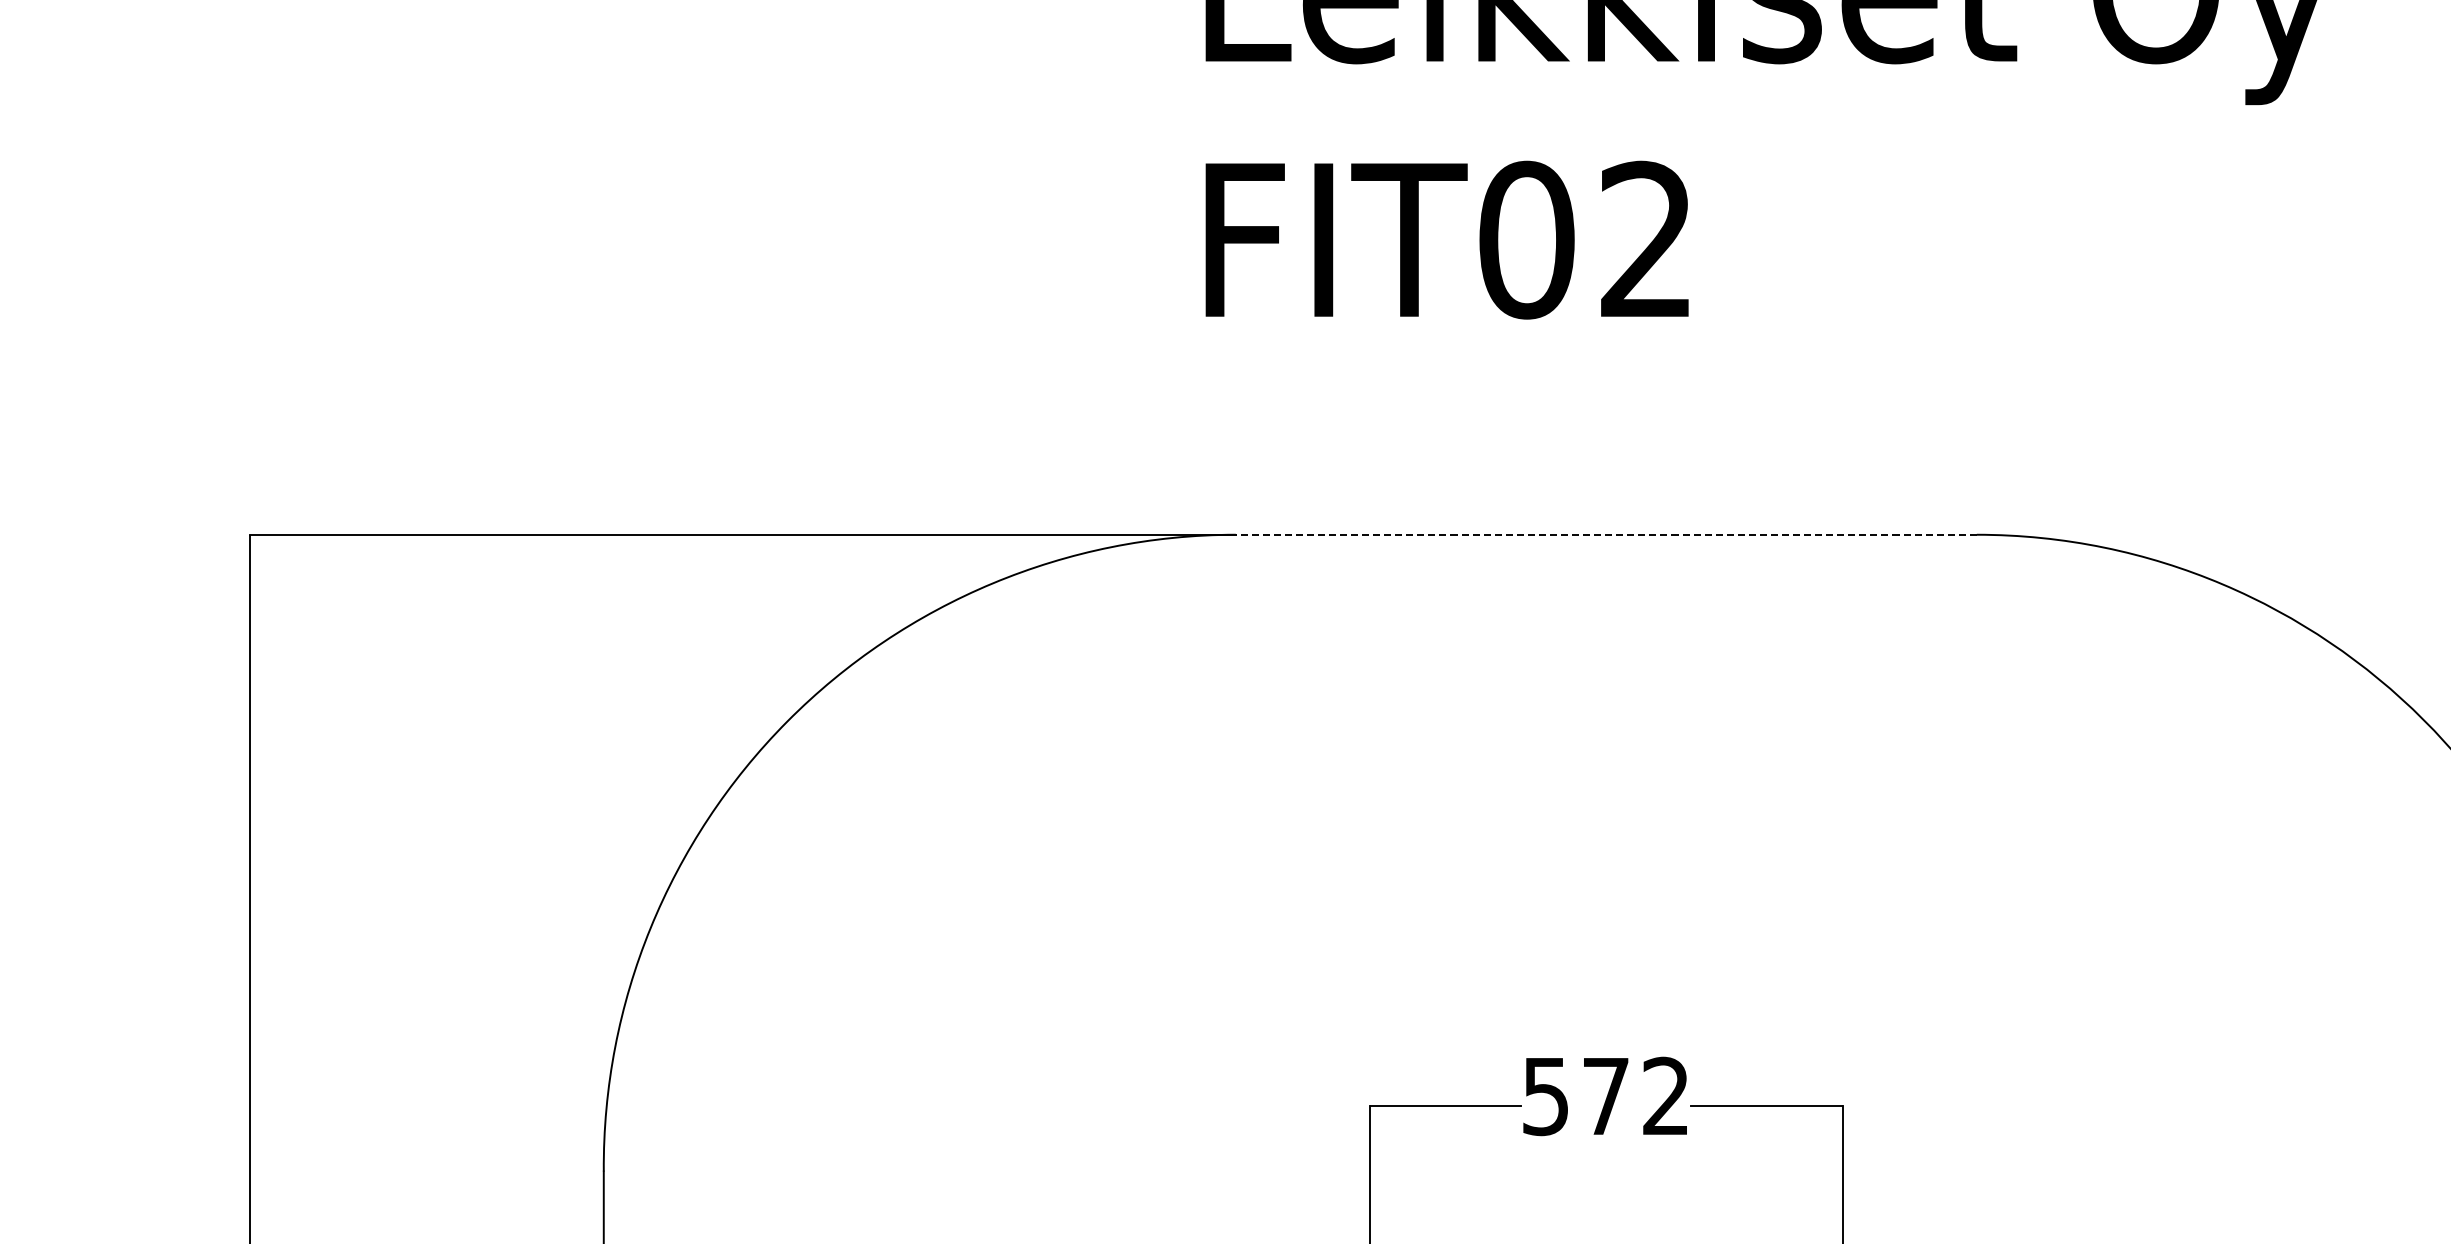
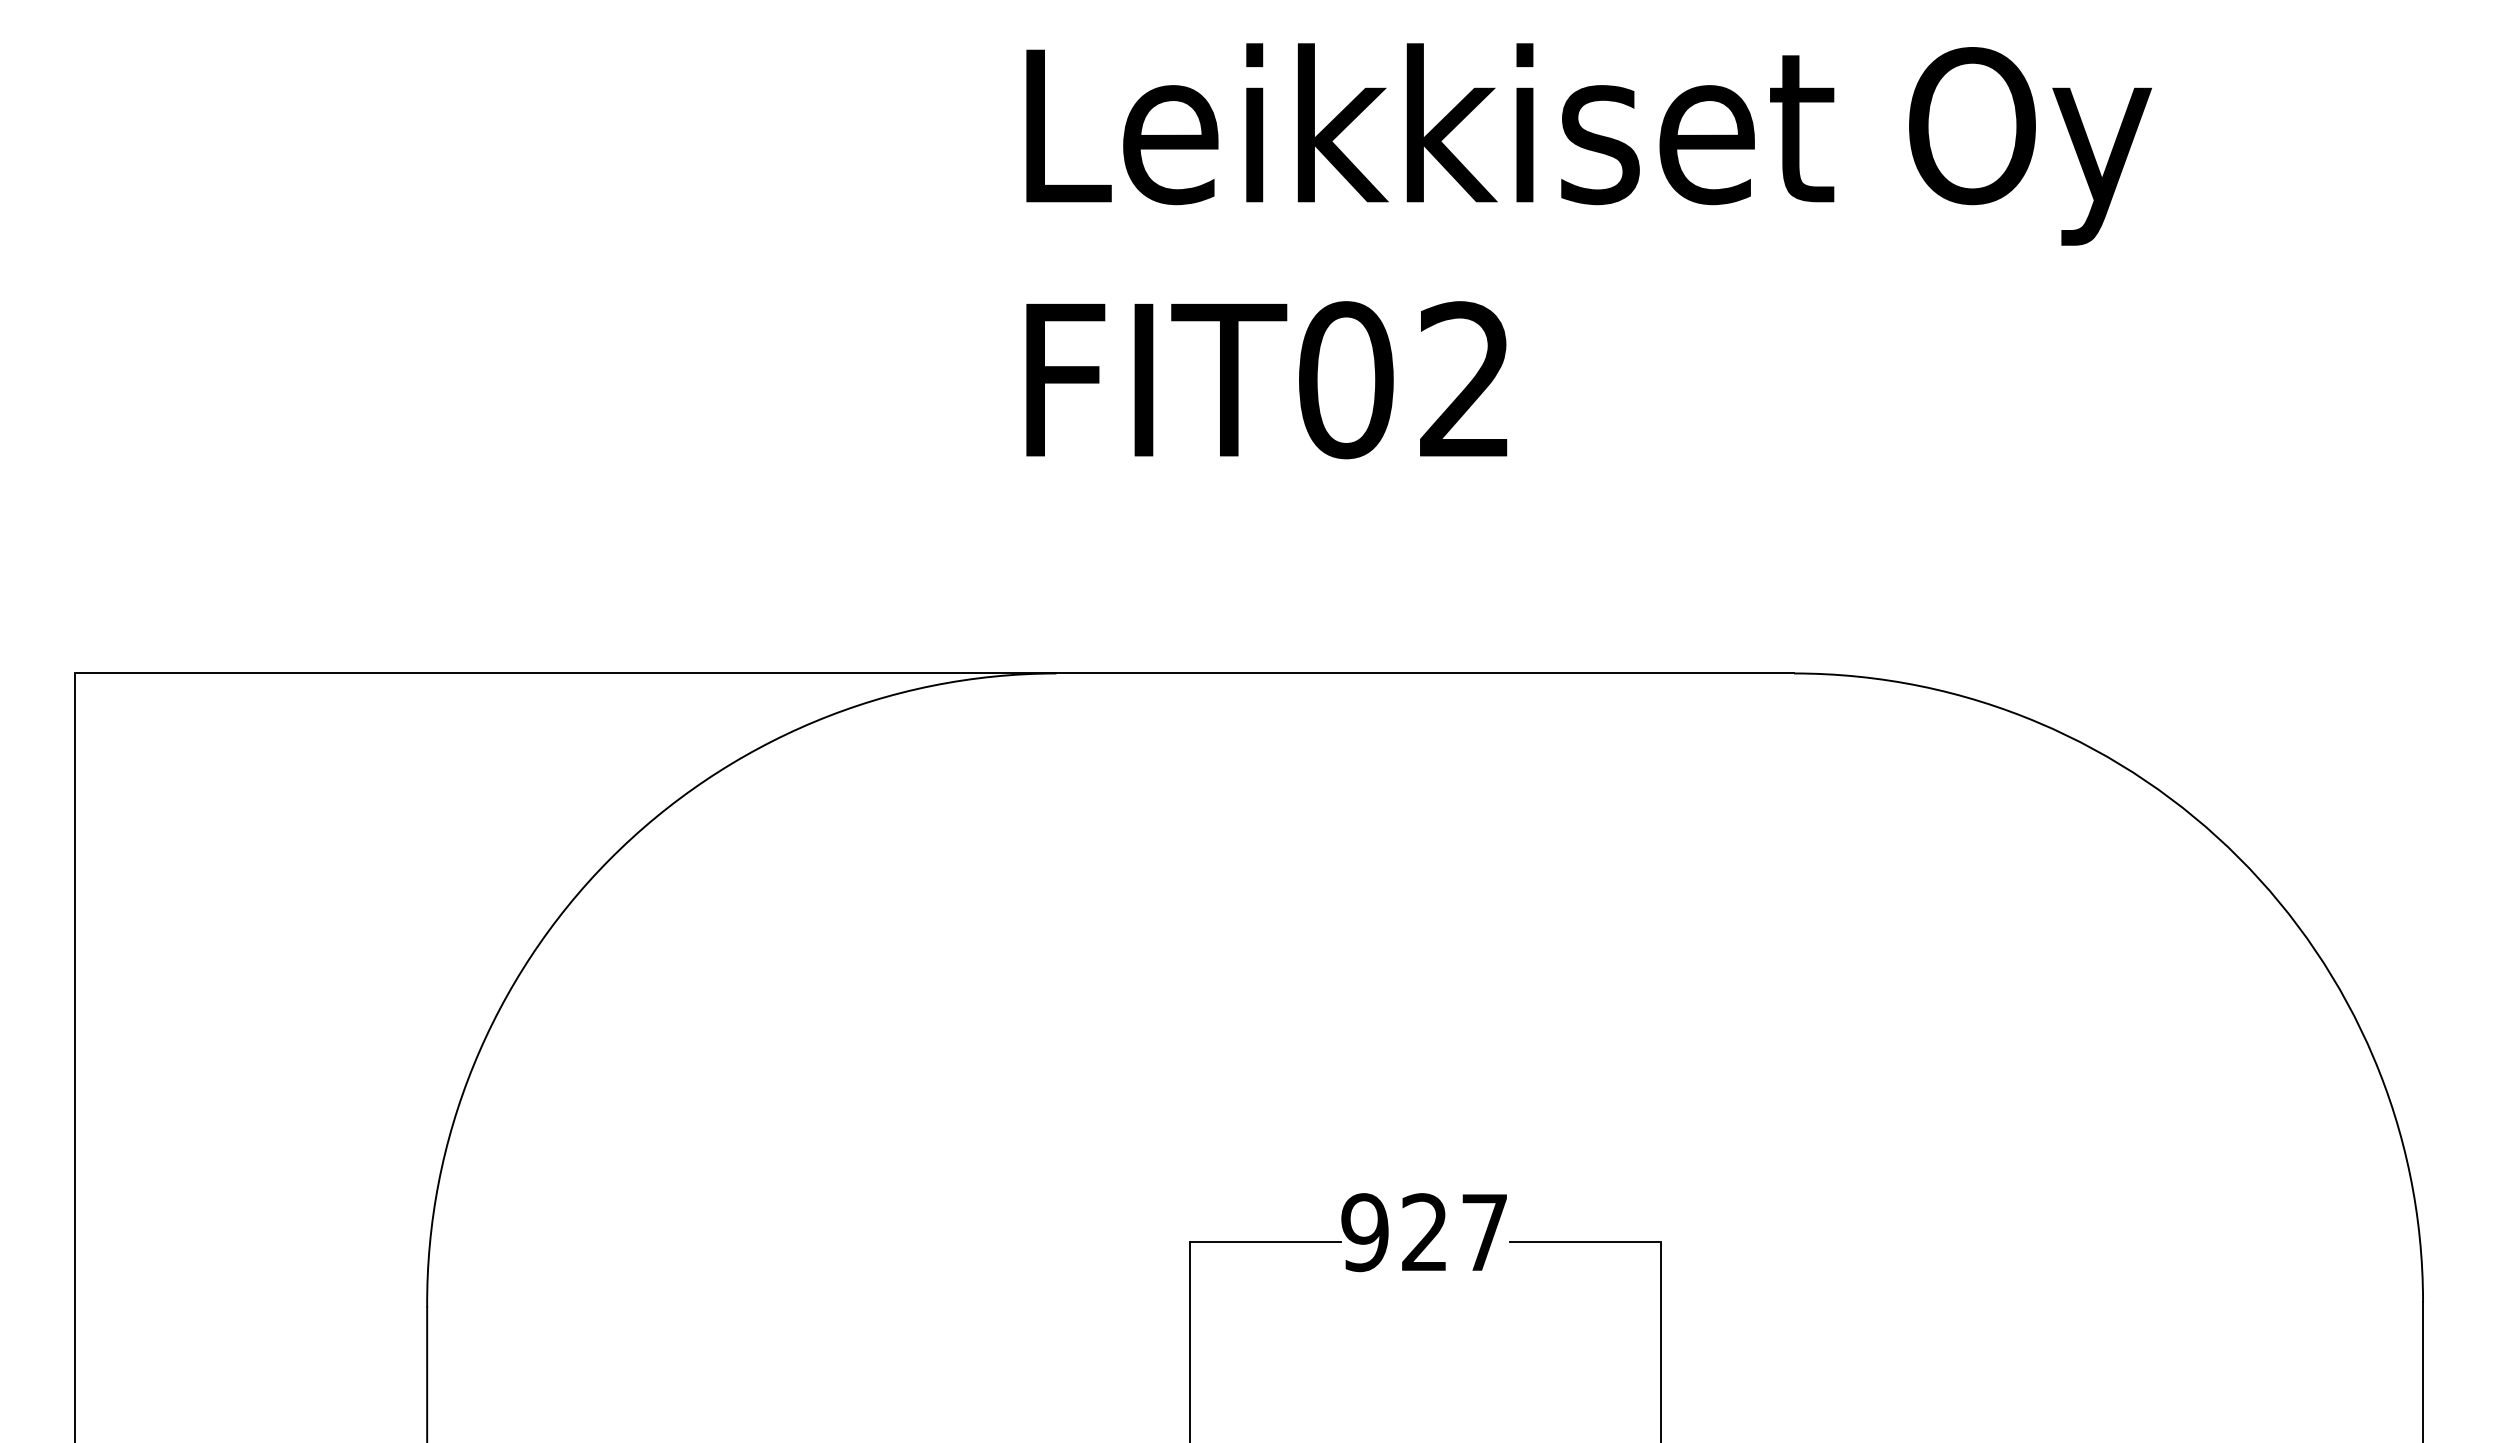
line: (1606, 534) -> (1425, 673), dashed -> solid
text: (1604, 1096) -> (1423, 1232), 572 -> 927

